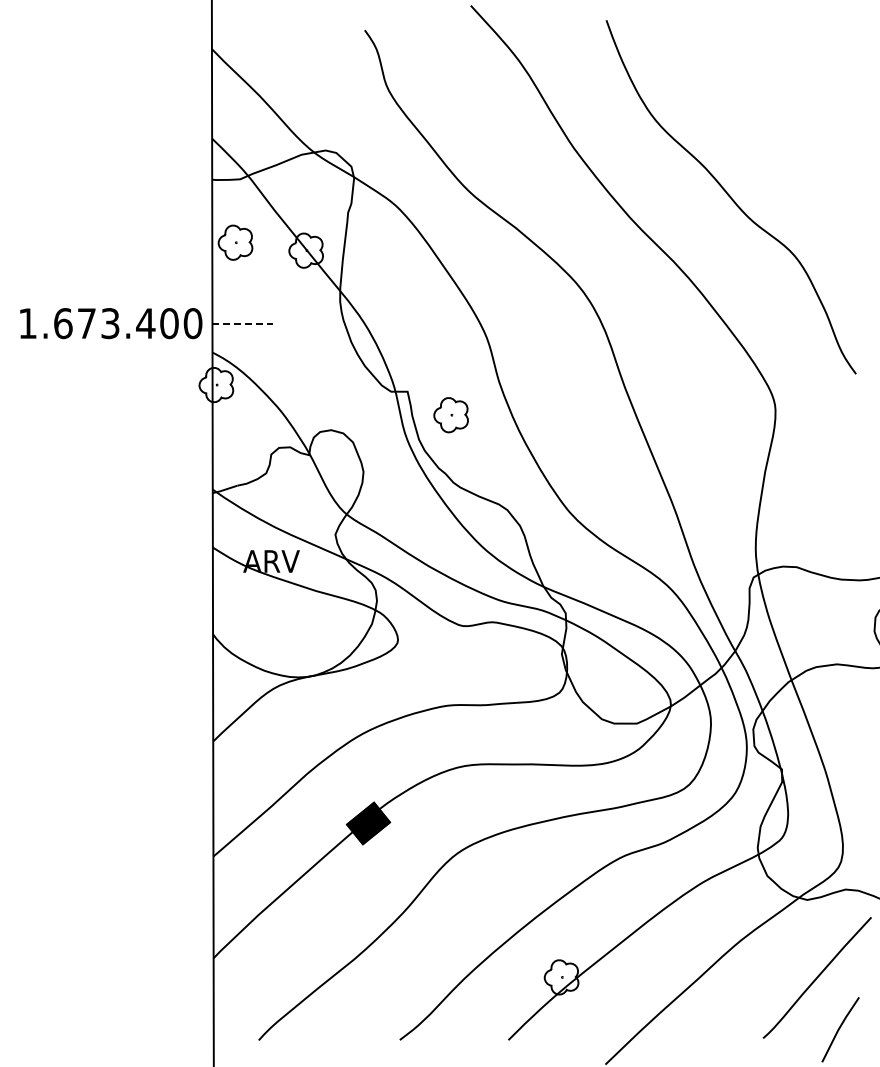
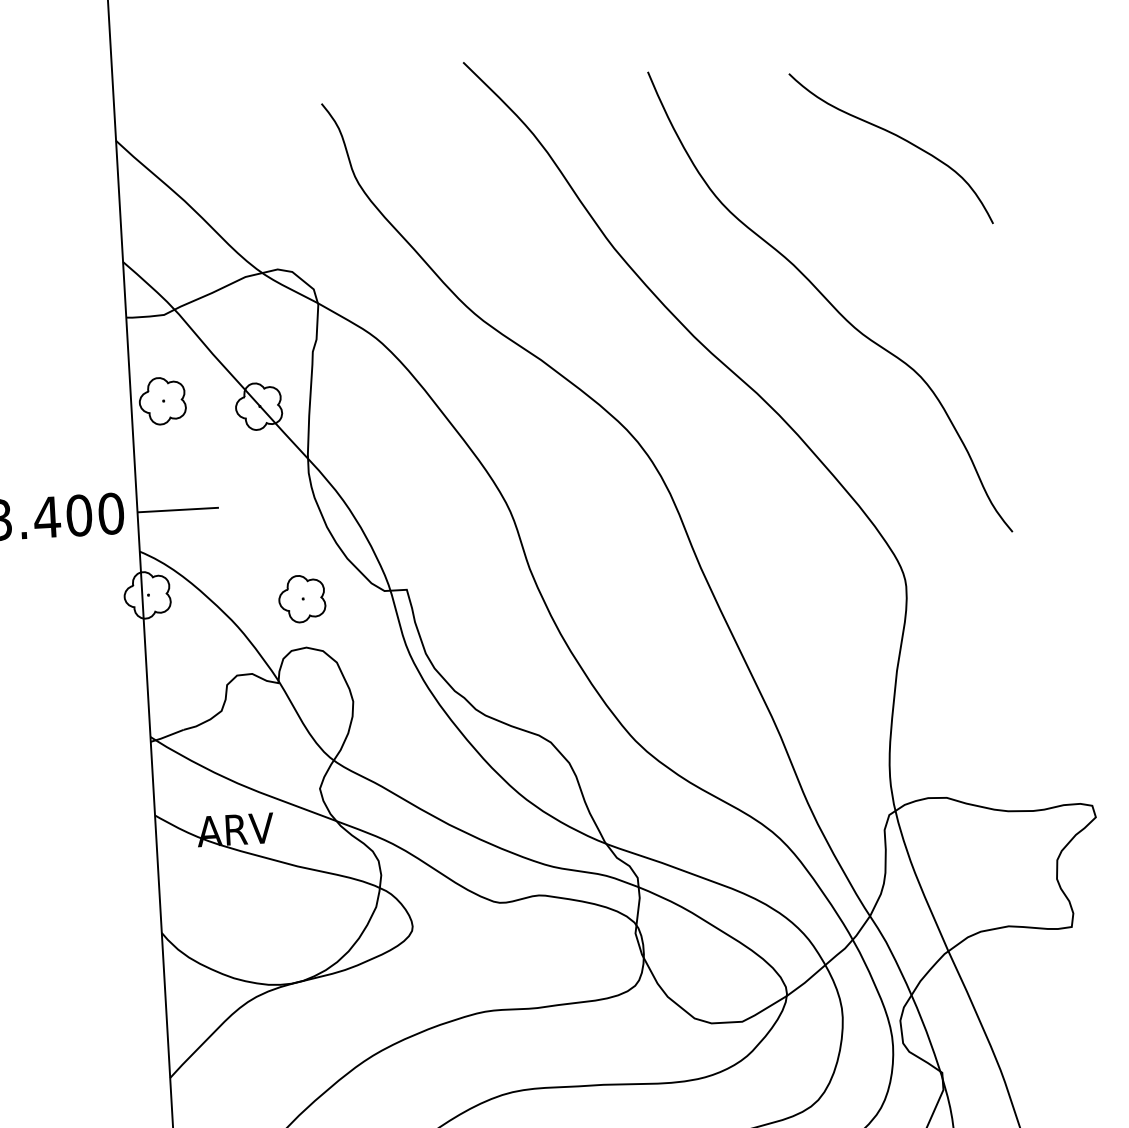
curve: (786, 78) -> (896, 137), added
line: (243, 323) -> (179, 509), dashed -> solid
part: (450, 415) -> (301, 599), moved

